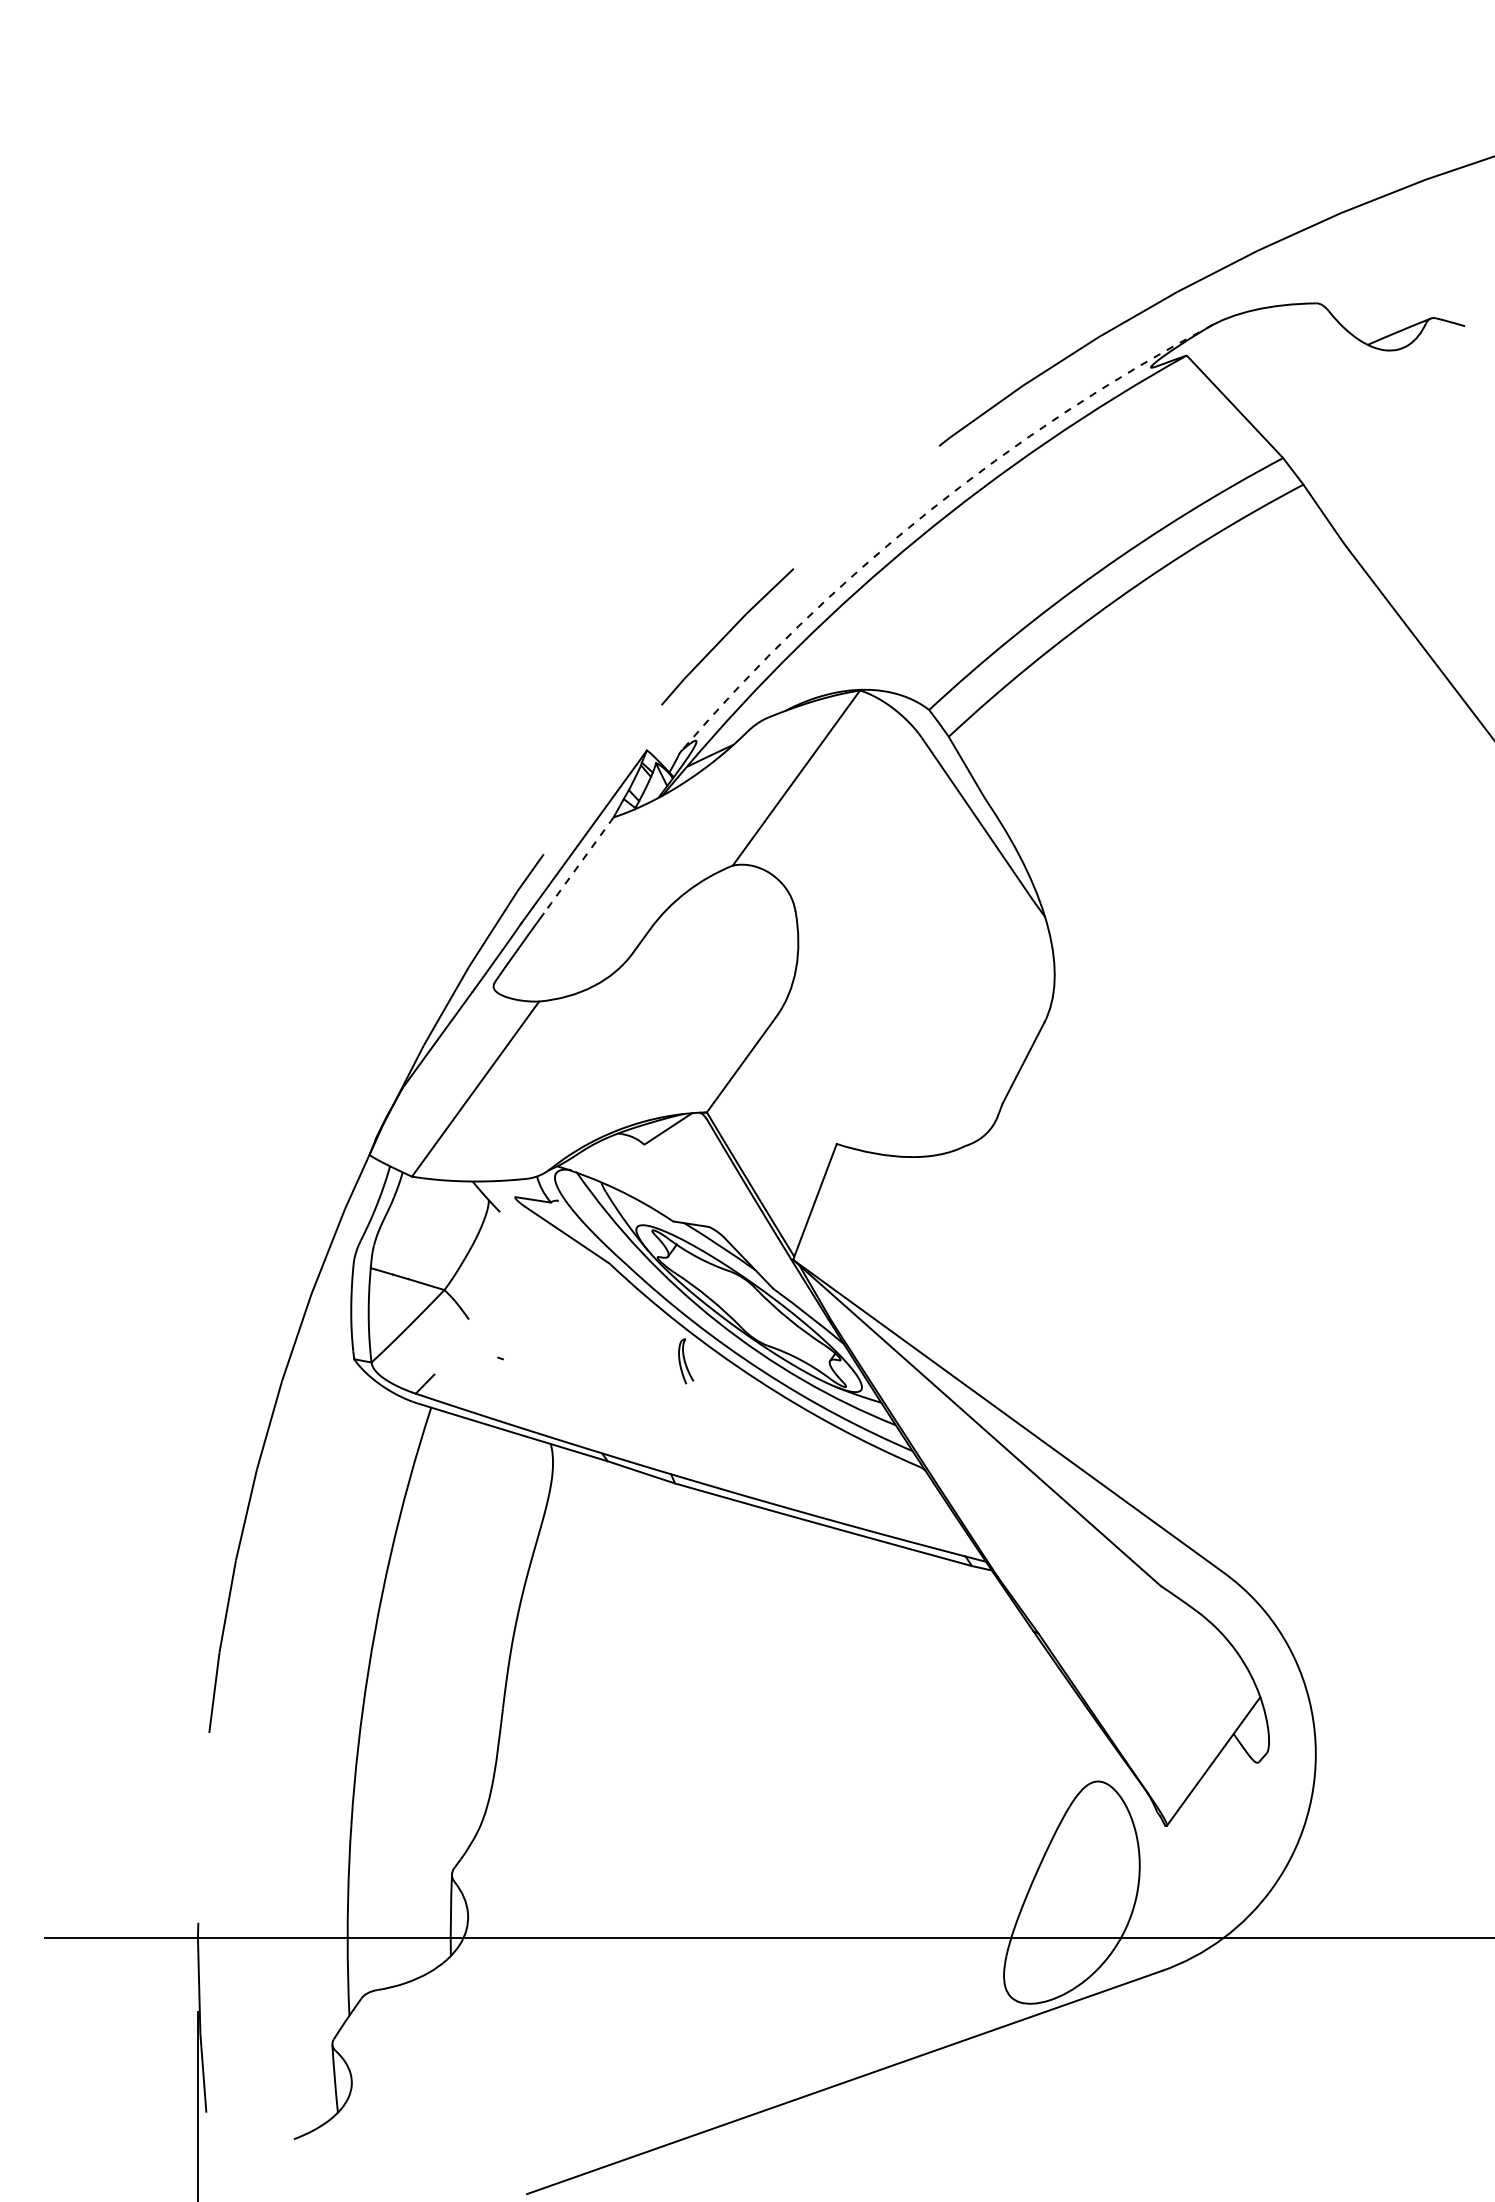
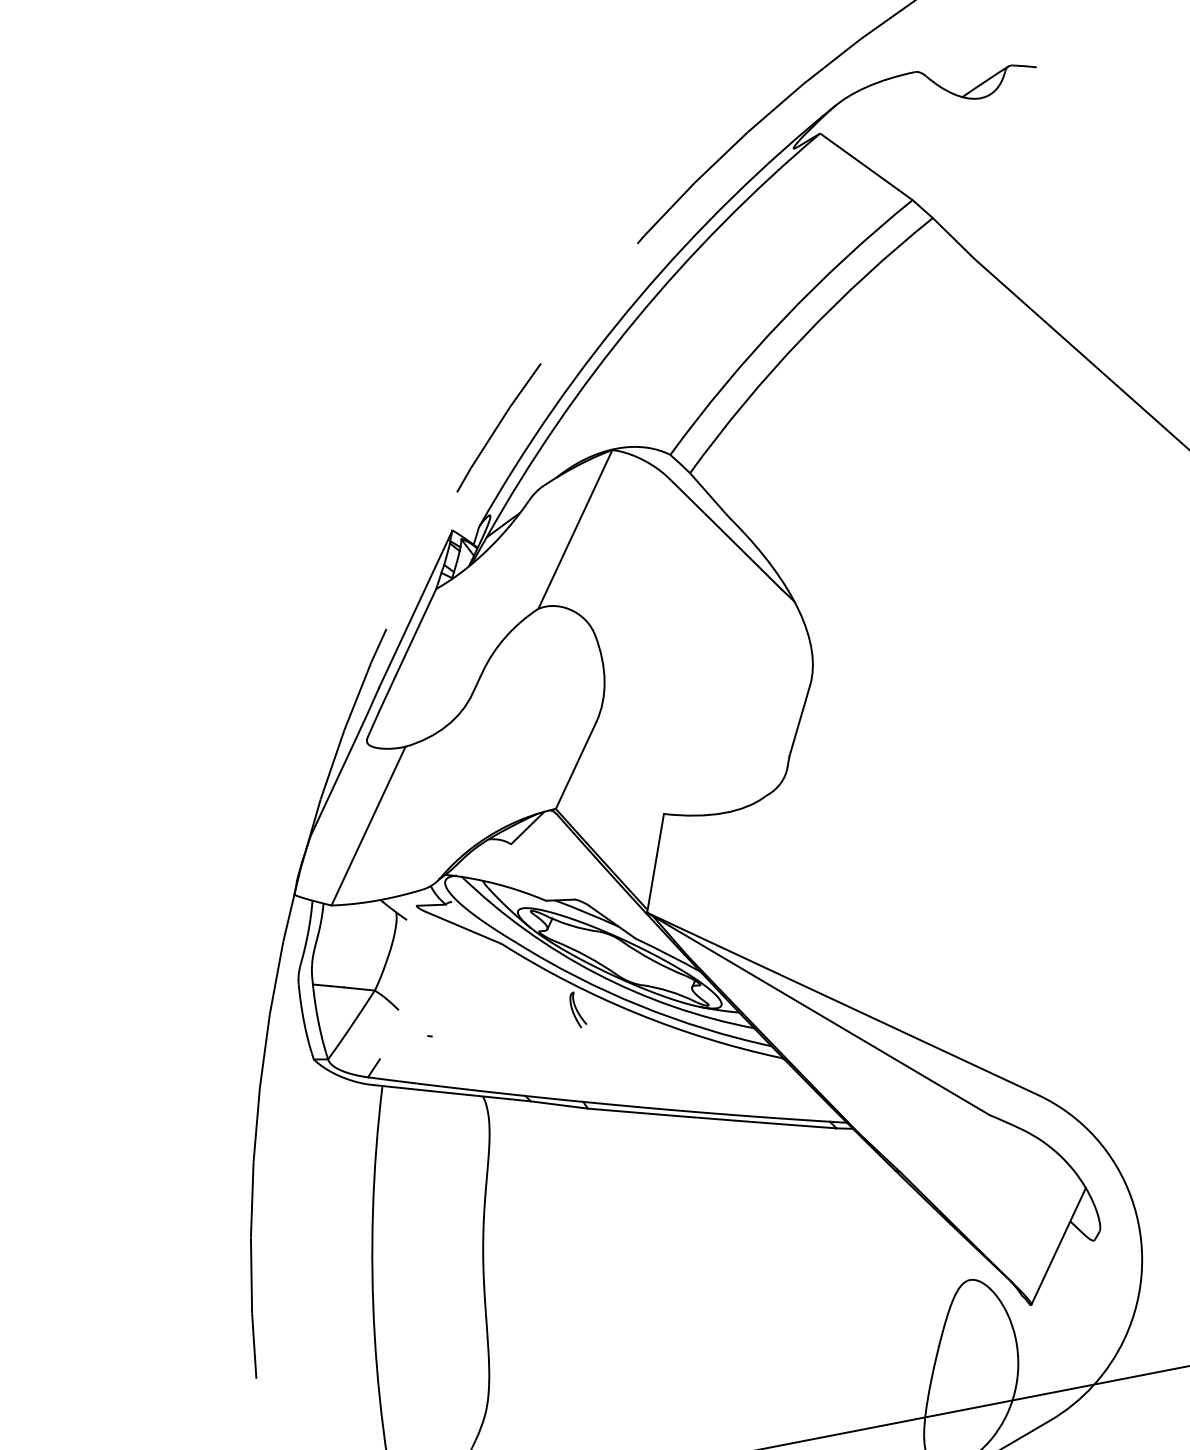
arc: (926, 513) -> (637, 299), dashed -> solid
line: (578, 865) -> (415, 632), dashed -> solid

